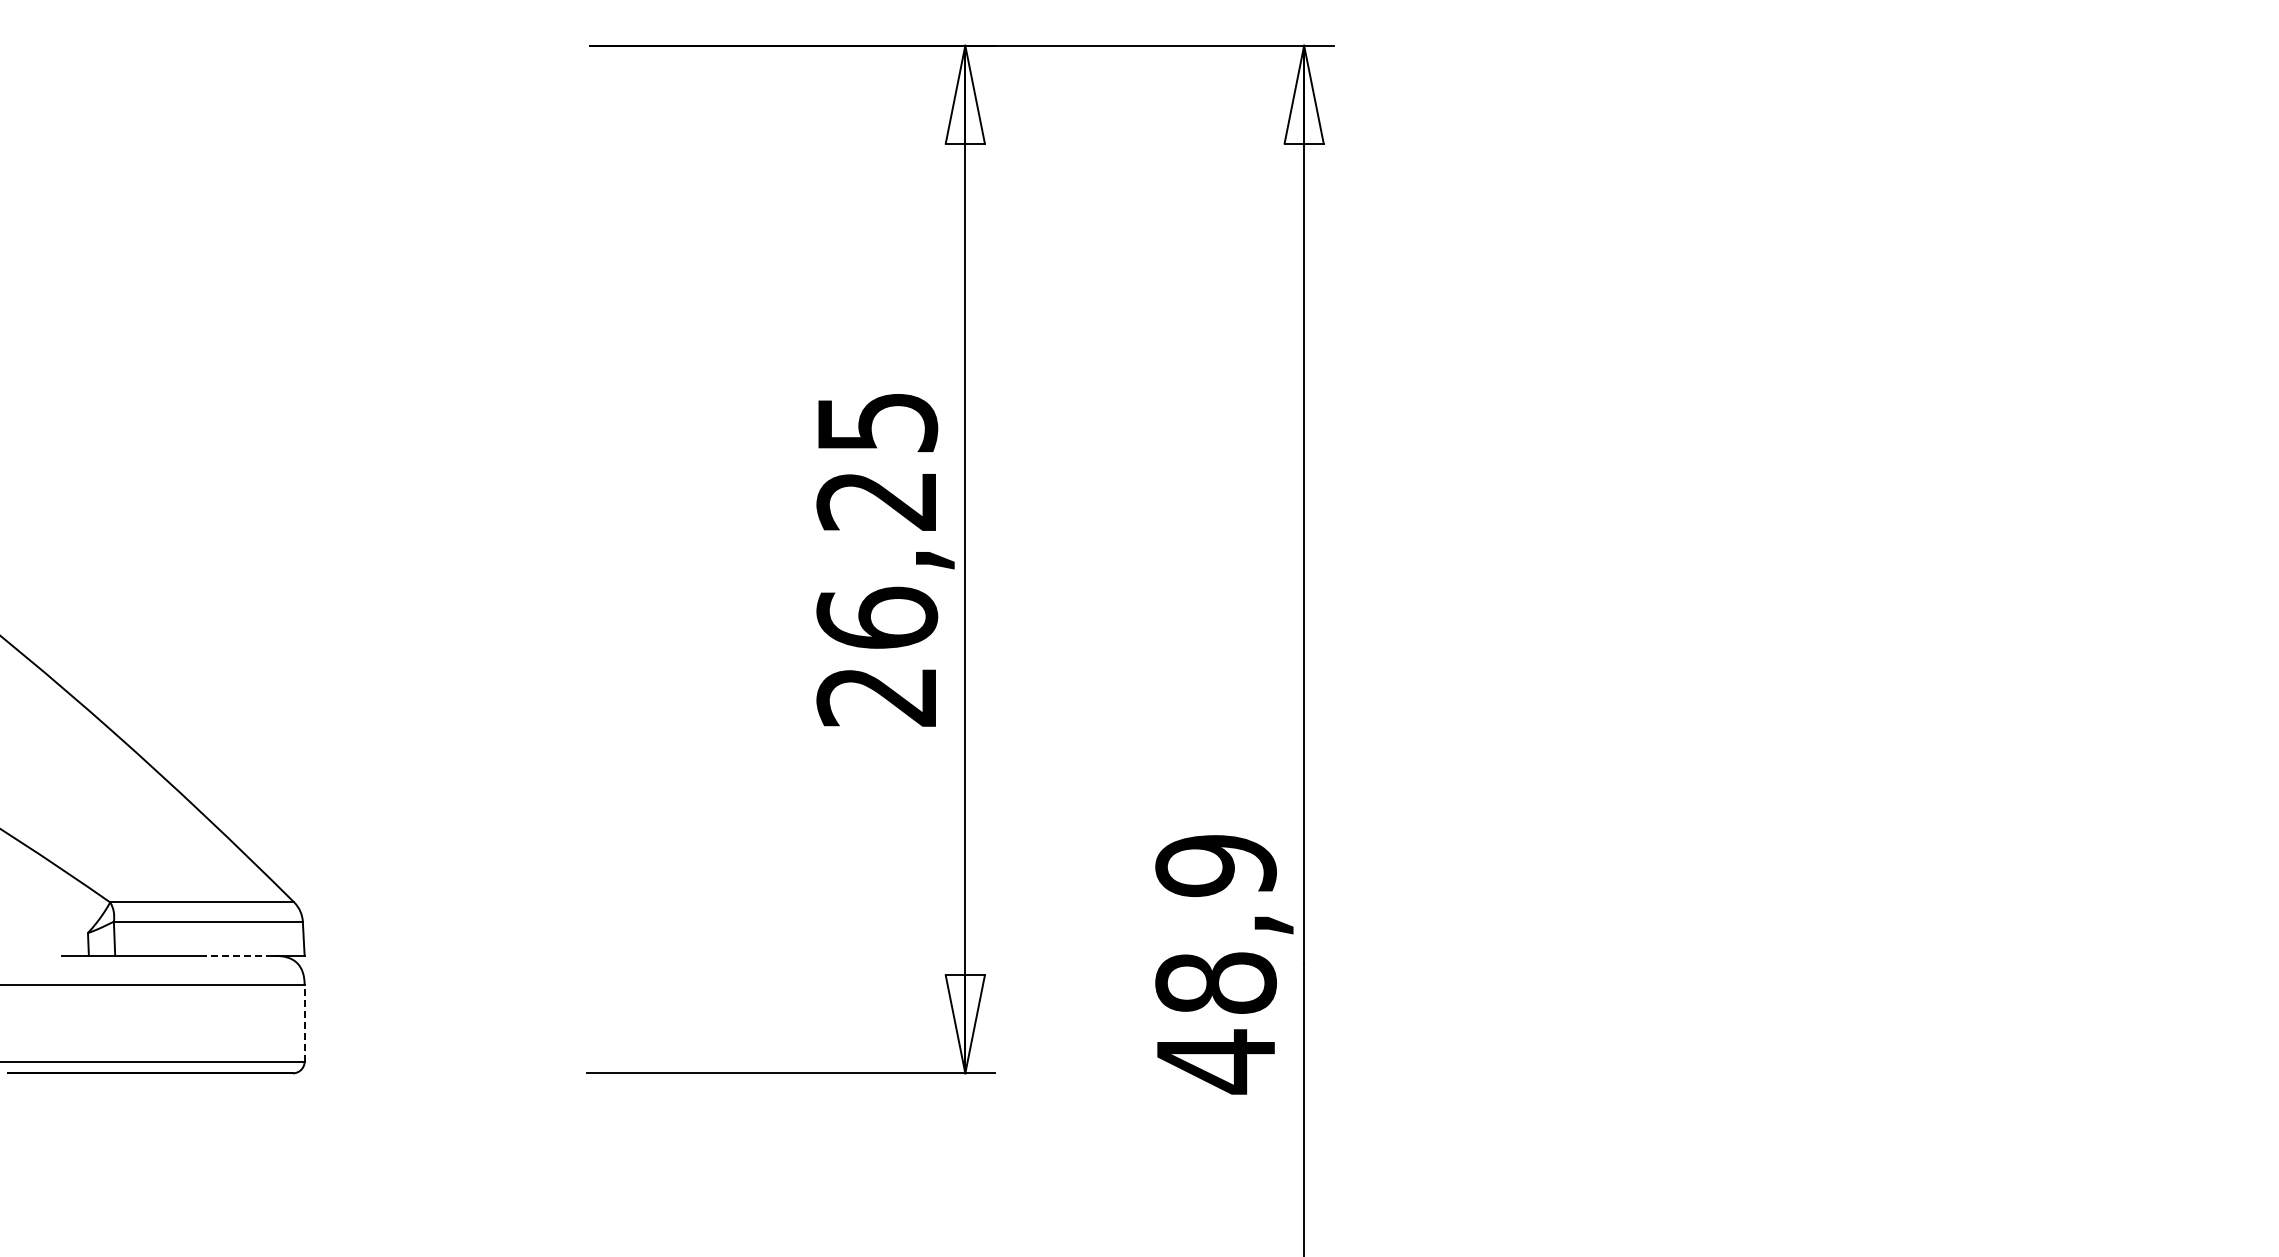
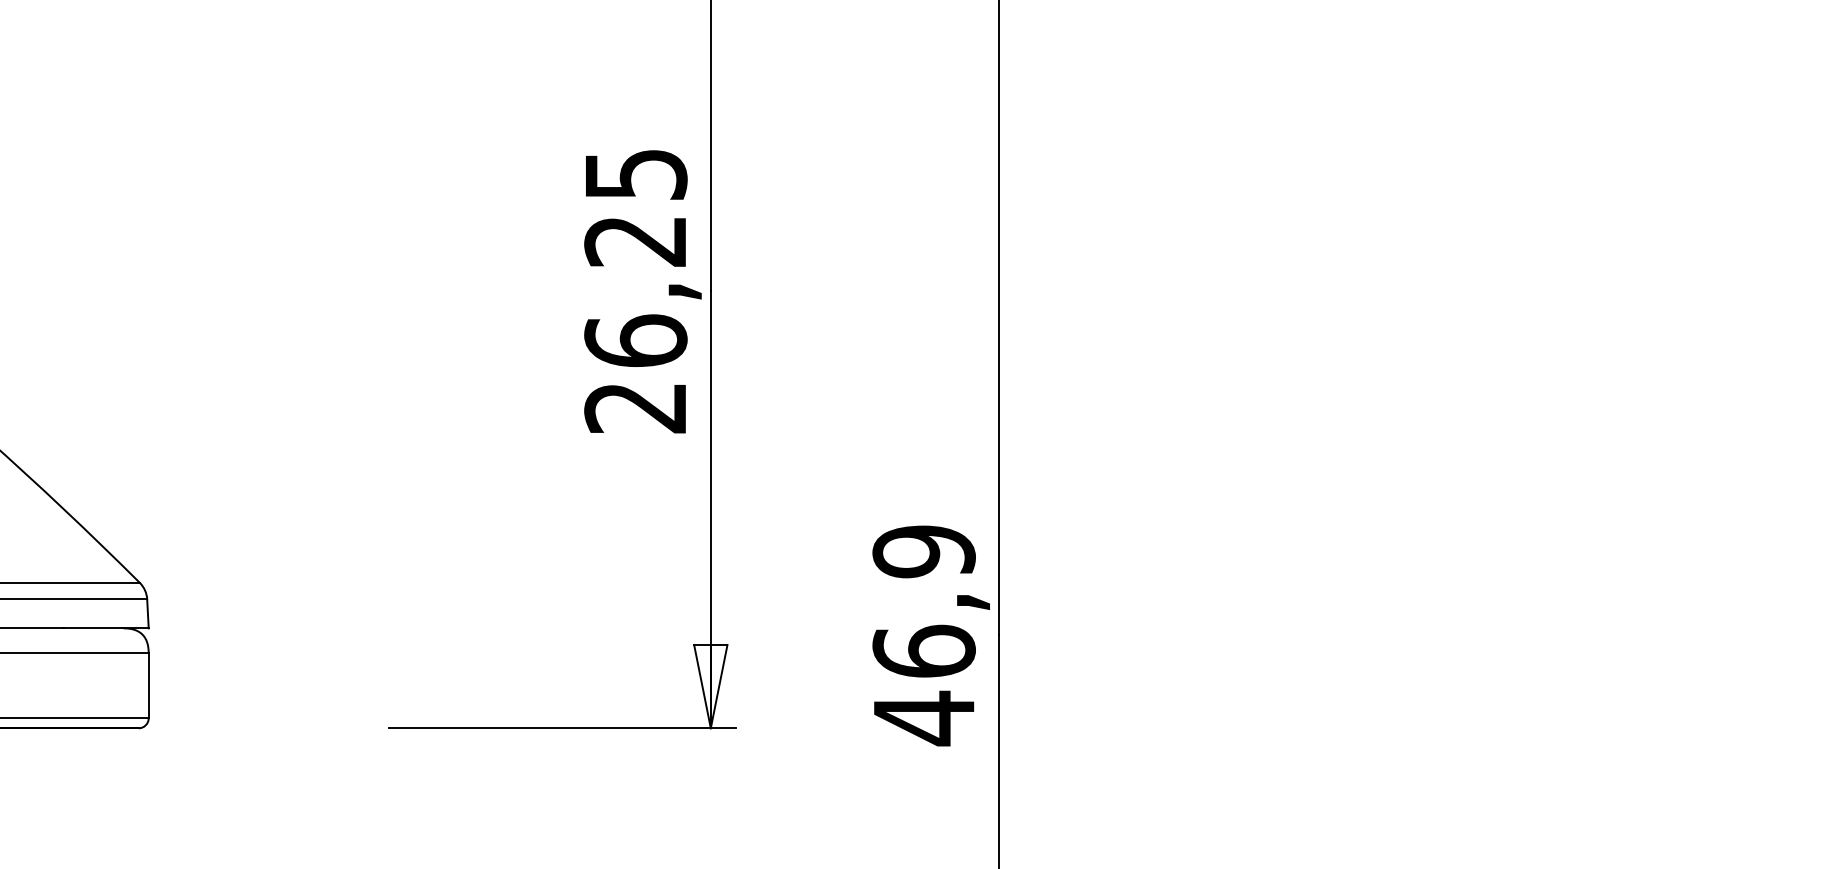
line: (238, 955) -> (92, 628), dashed -> solid
text: (1215, 982) -> (923, 650), 48,9 -> 46,9
line: (304, 1022) -> (148, 685), dashed -> solid

